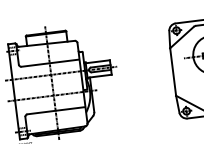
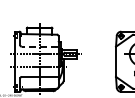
line: (49, 62) -> (39, 46), solid -> dashed

